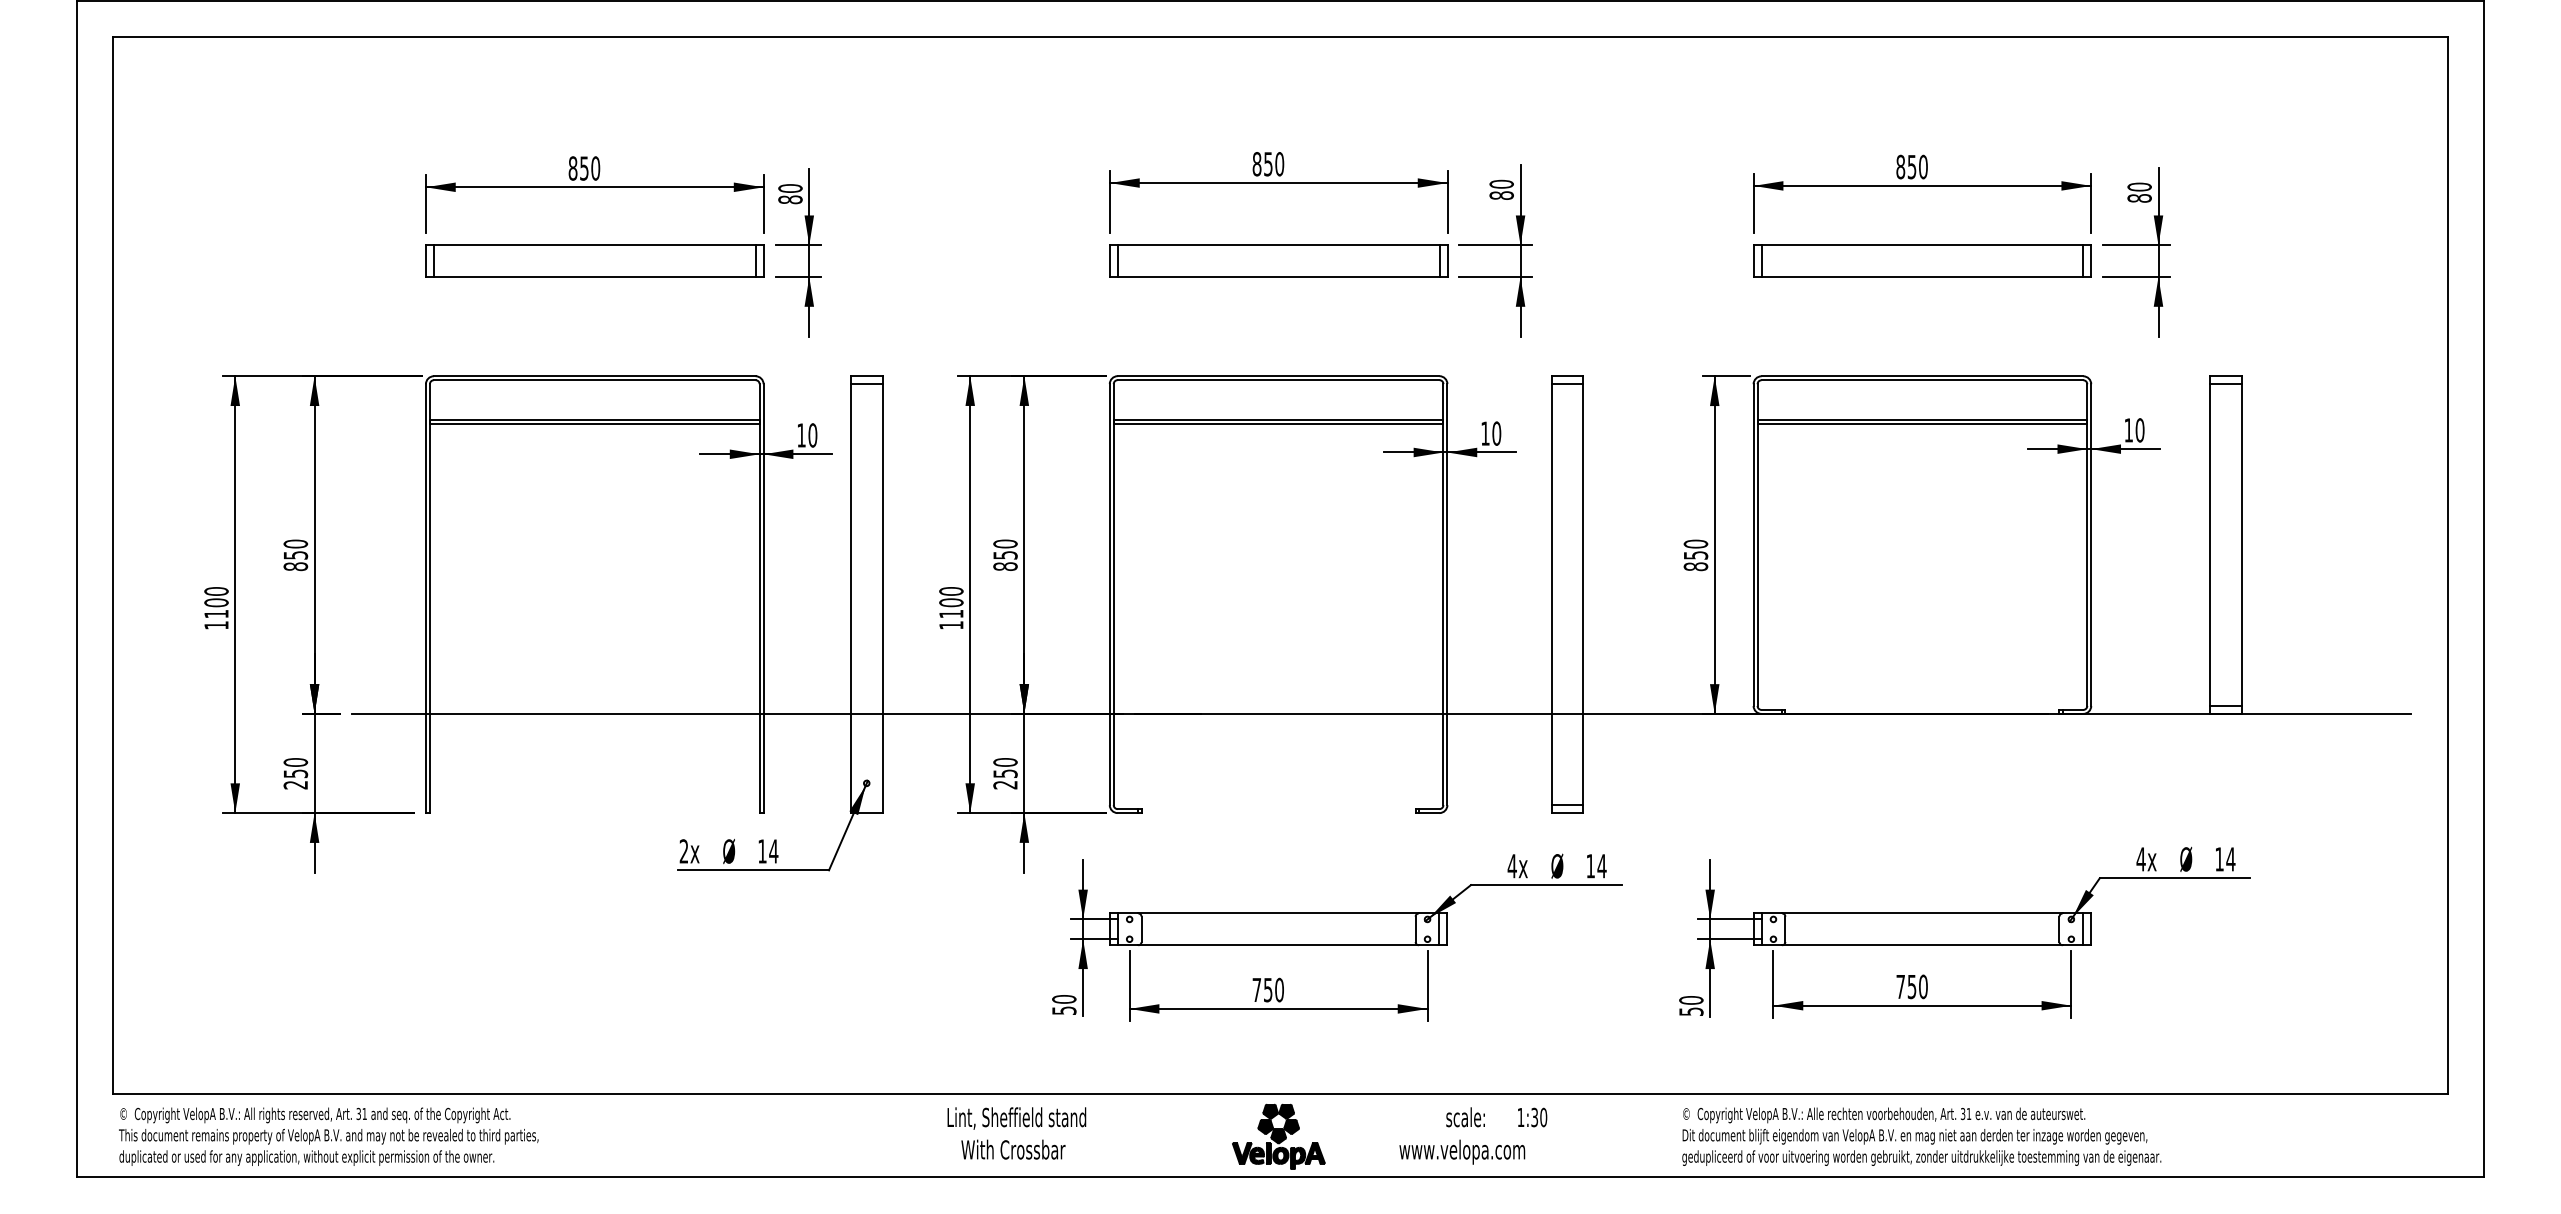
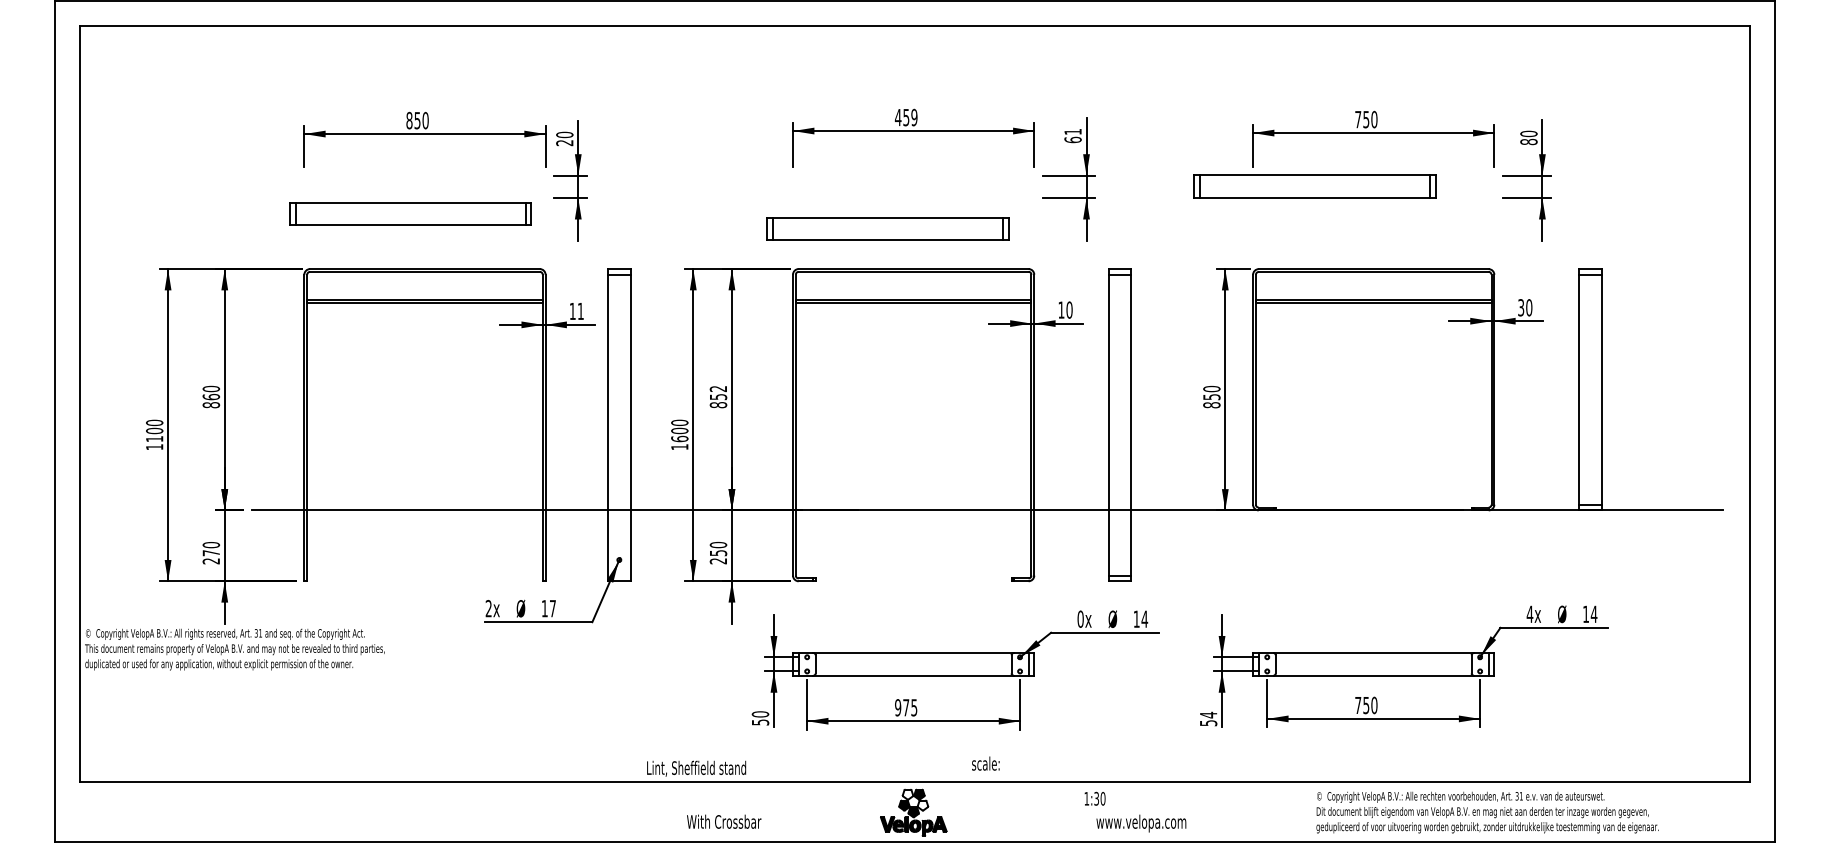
text: (1268, 164) -> (906, 117), 850 -> 459
text: (1900, 166) -> (1358, 119), 850 -> 750
text: (1501, 189) -> (1072, 135), 80 -> 61
text: (790, 199) -> (564, 142), 80 -> 20
part: (594, 260) -> (410, 213), moved
part: (1278, 260) -> (887, 228), moved
part: (1922, 260) -> (1315, 186), moved
text: (2128, 430) -> (1520, 307), 10 -> 30
text: (812, 435) -> (580, 311), 10 -> 11
text: (1005, 543) -> (718, 388), 850 -> 852
text: (295, 554) -> (211, 396), 850 -> 860
text: (951, 613) -> (679, 438), 1100 -> 1600
text: (296, 773) -> (211, 552), 250 -> 270
text: (773, 851) -> (552, 608), 14 -> 17
text: (1511, 866) -> (1080, 619), 4x -> 0x
text: (1267, 989) -> (905, 707), 750 -> 975
text: (1691, 1000) -> (1208, 715), 50 -> 54
fill: (1270, 1111) -> (907, 794), removed
text: (1465, 1117) -> (985, 763), moved
text: (1016, 1118) -> (696, 768), moved
fill: (1291, 1126) -> (922, 805), removed
text: (328, 1136) -> (234, 649), moved
text: (1921, 1136) -> (1487, 812), moved
text: (1462, 1151) -> (1141, 823), moved

